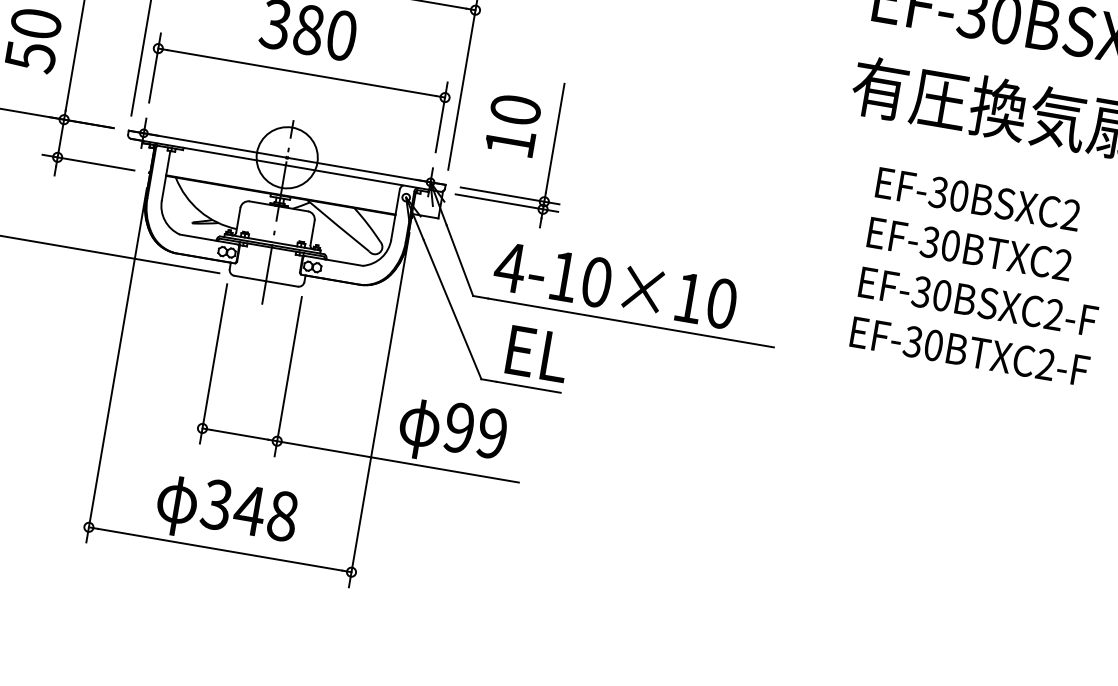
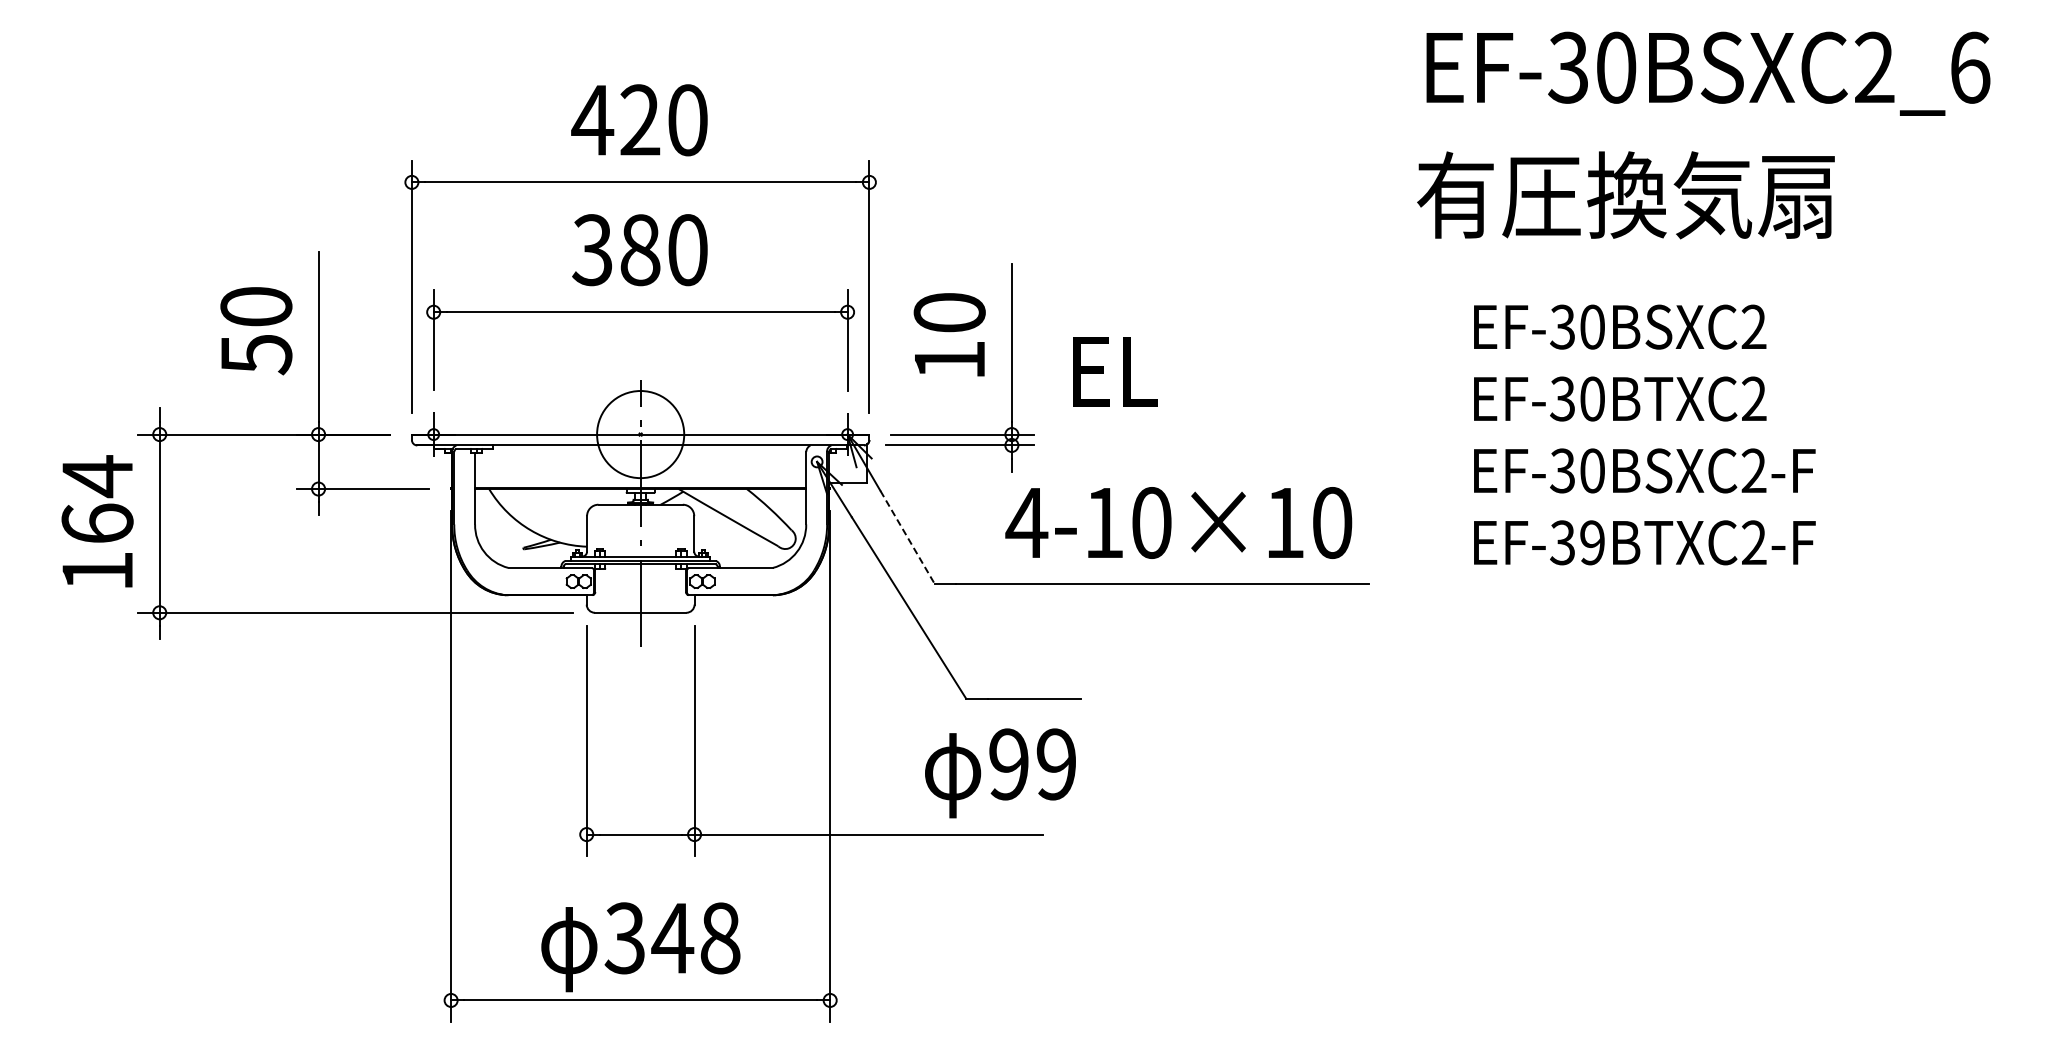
line: (459, 260) -> (907, 537), solid -> dashed
text: (615, 285) -> (1178, 522), moved
text: (933, 345) -> (1592, 542), EF-30BTXC2-F -> EF-39BTXC2-F
text: (538, 353) -> (1115, 371), moved
text: (452, 433) -> (1000, 773), moved

